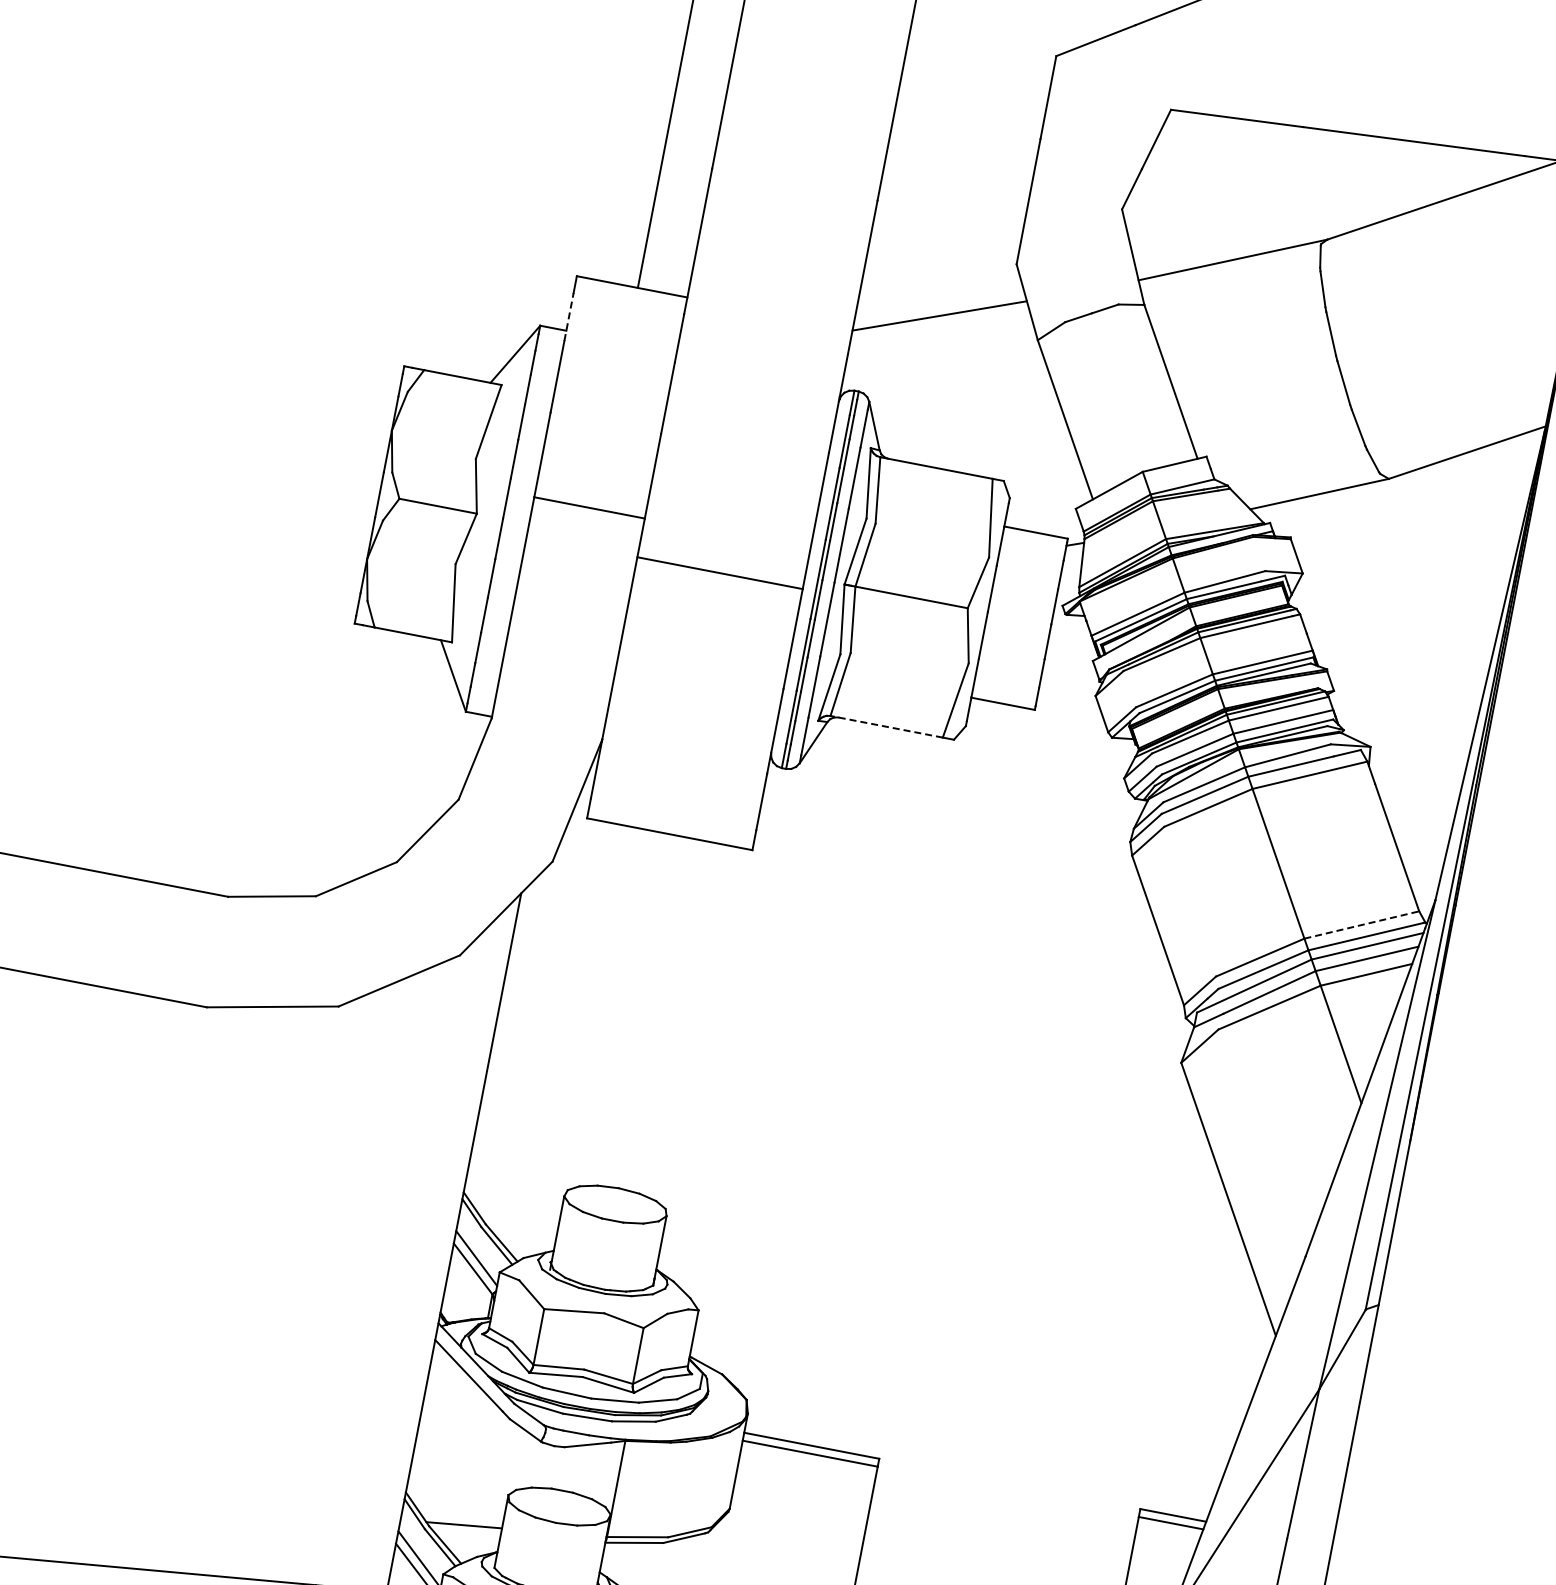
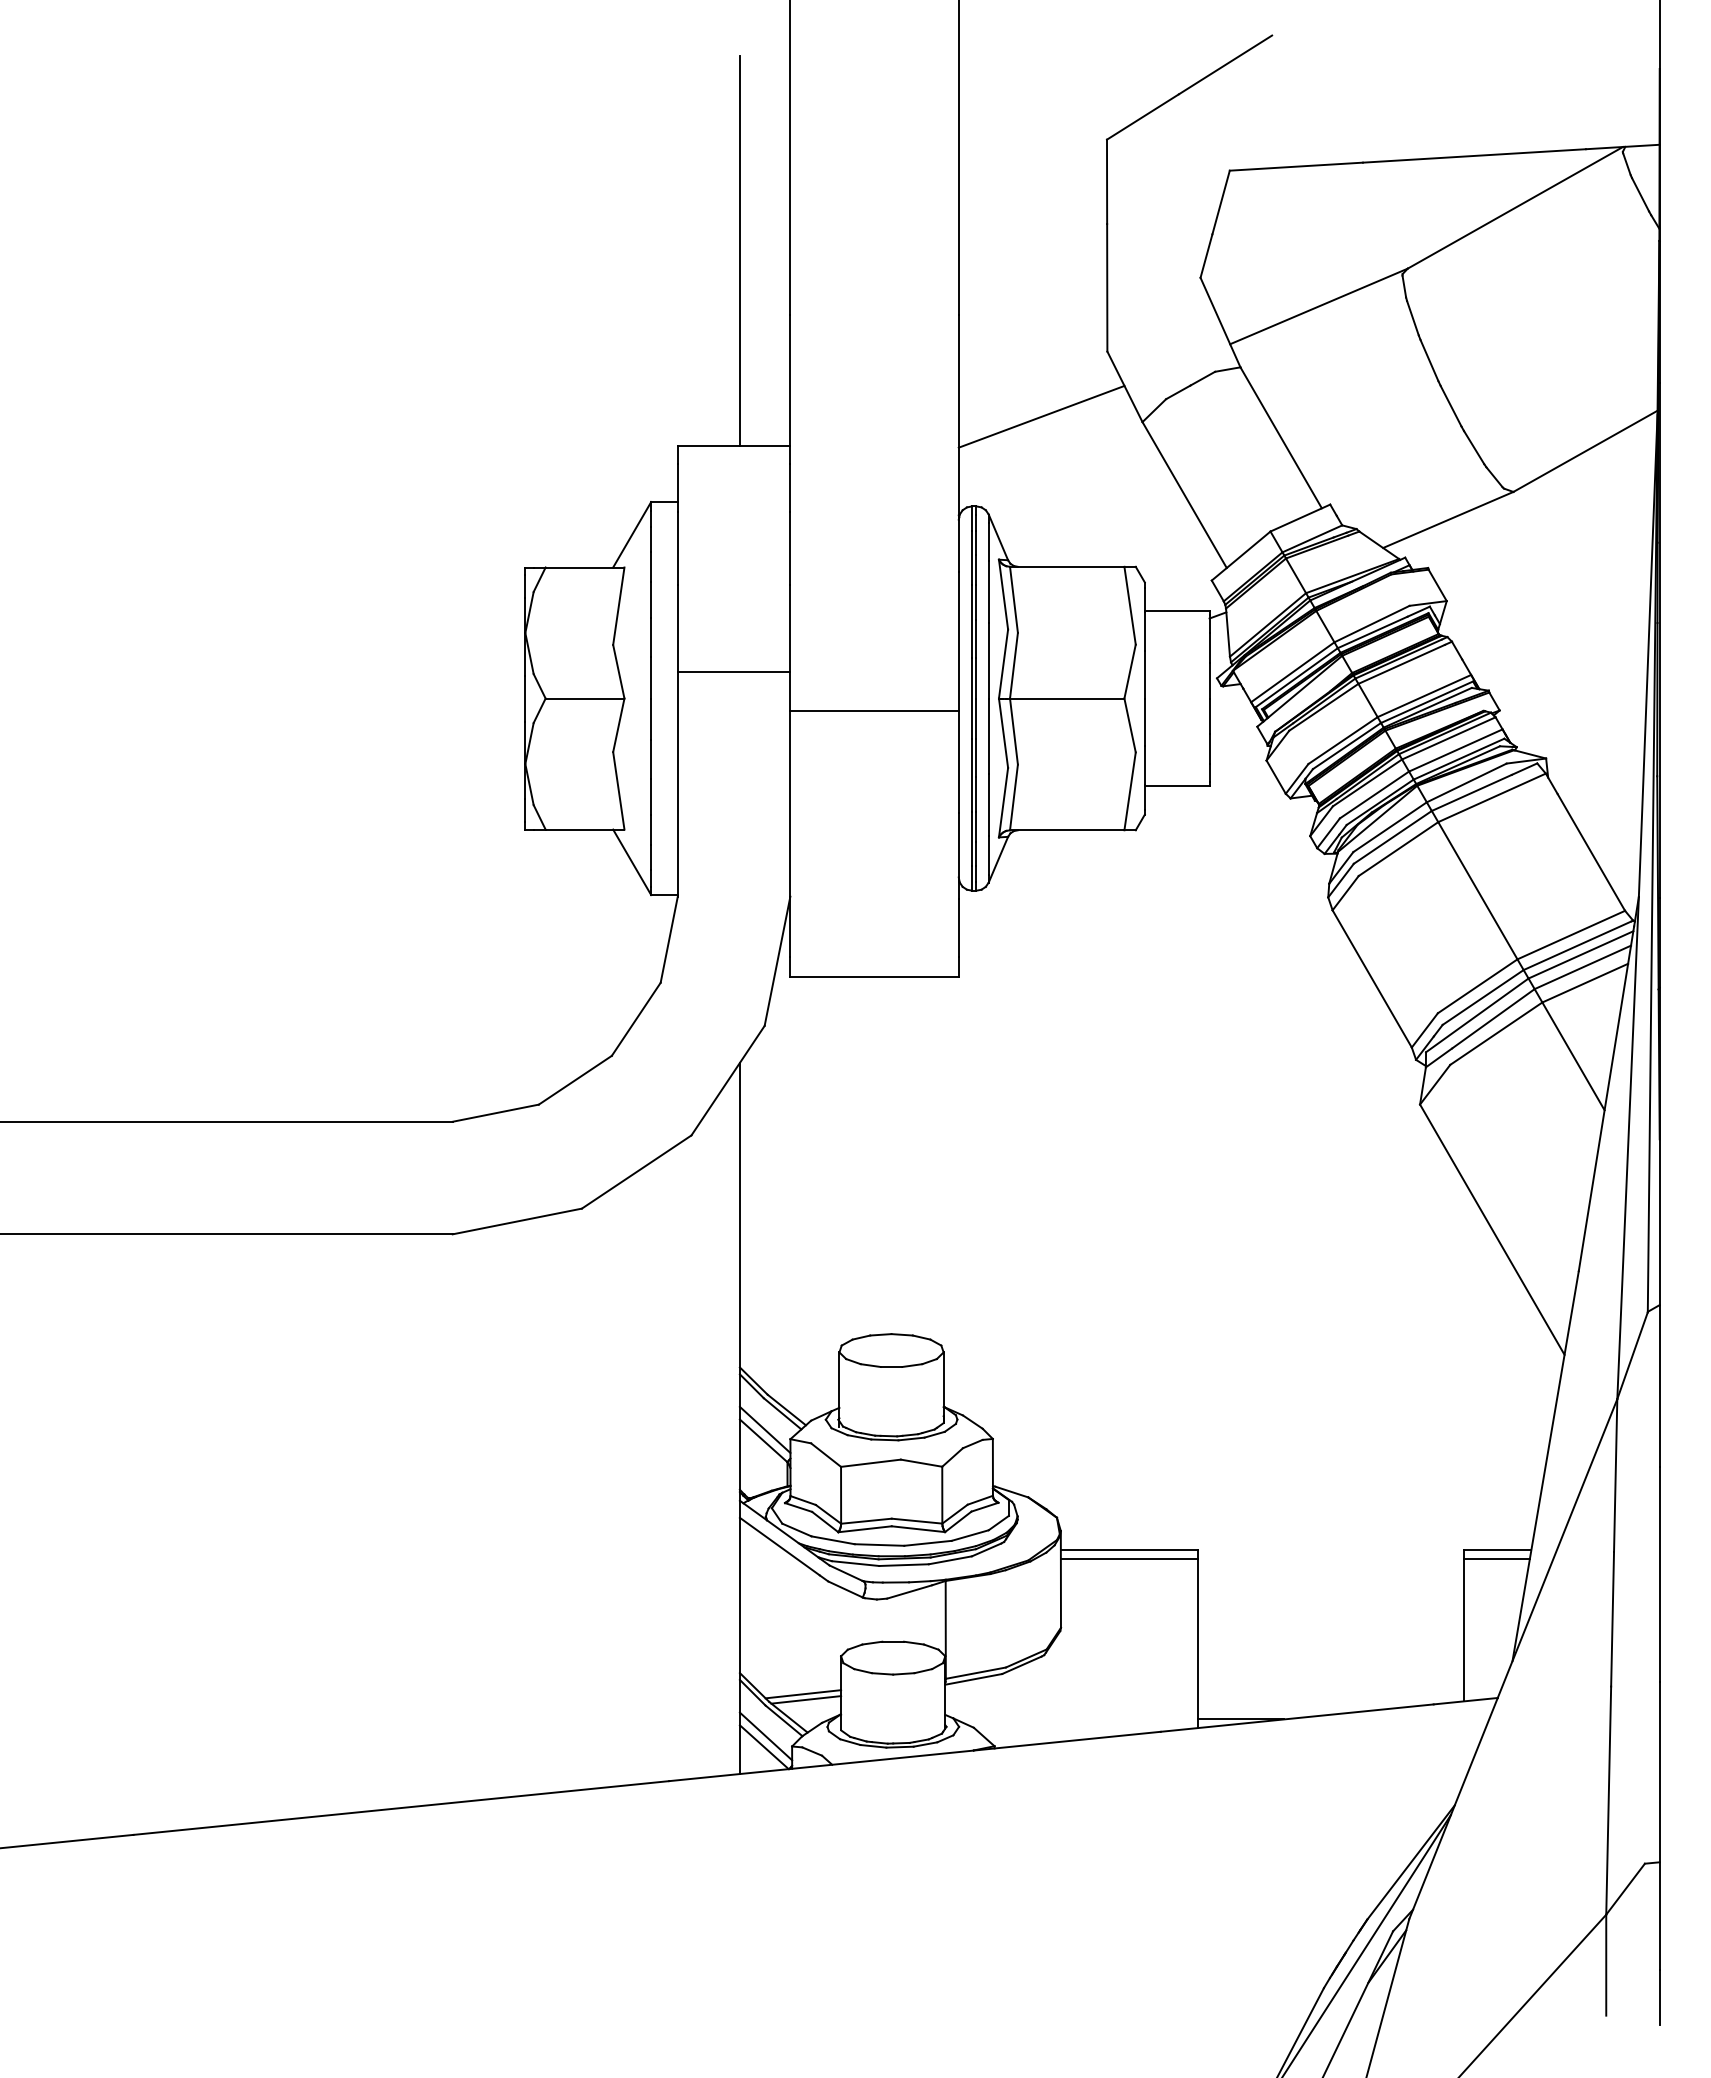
line: (568, 316) -> (677, 487), dashed -> solid
line: (885, 726) -> (1066, 830), dashed -> solid
line: (1362, 924) -> (1571, 934), dashed -> solid
line: (466, 1531) -> (806, 1699), added

